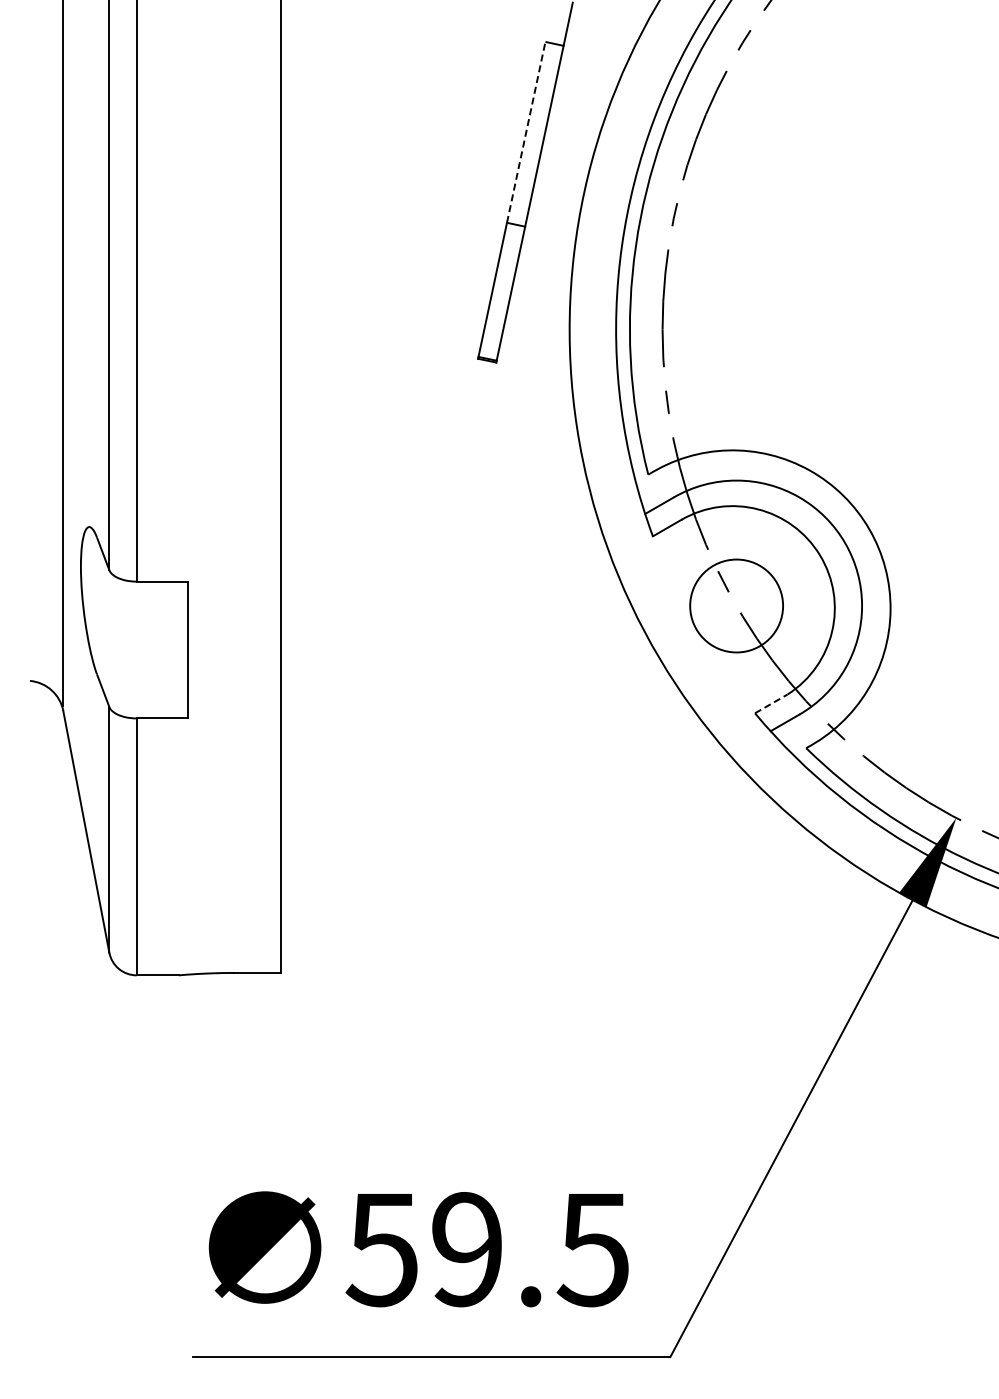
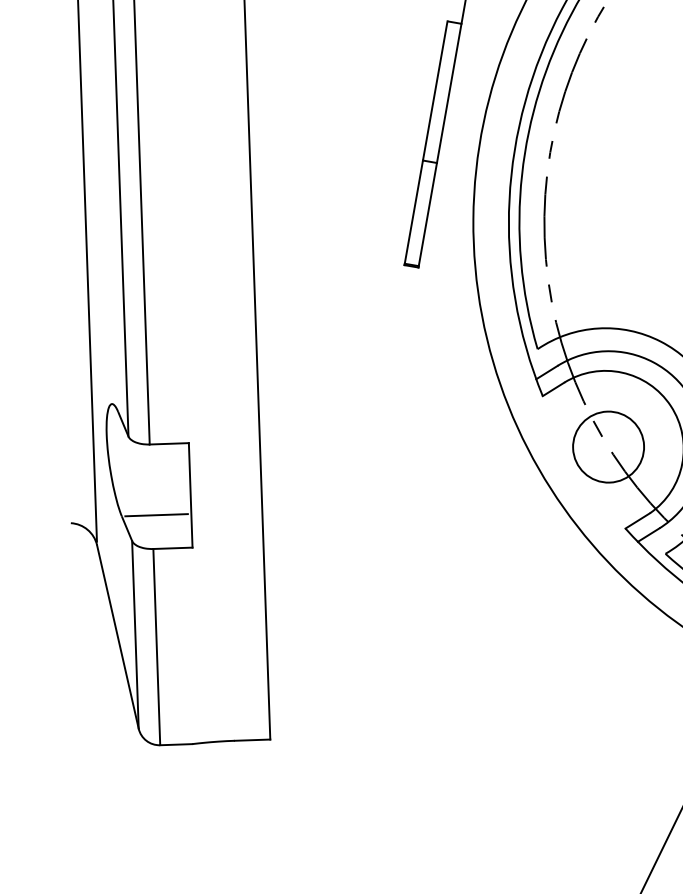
line: (526, 131) -> (435, 90), dashed -> solid
line: (142, 674) -> (156, 515), added
line: (771, 703) -> (637, 520), dashed -> solid

